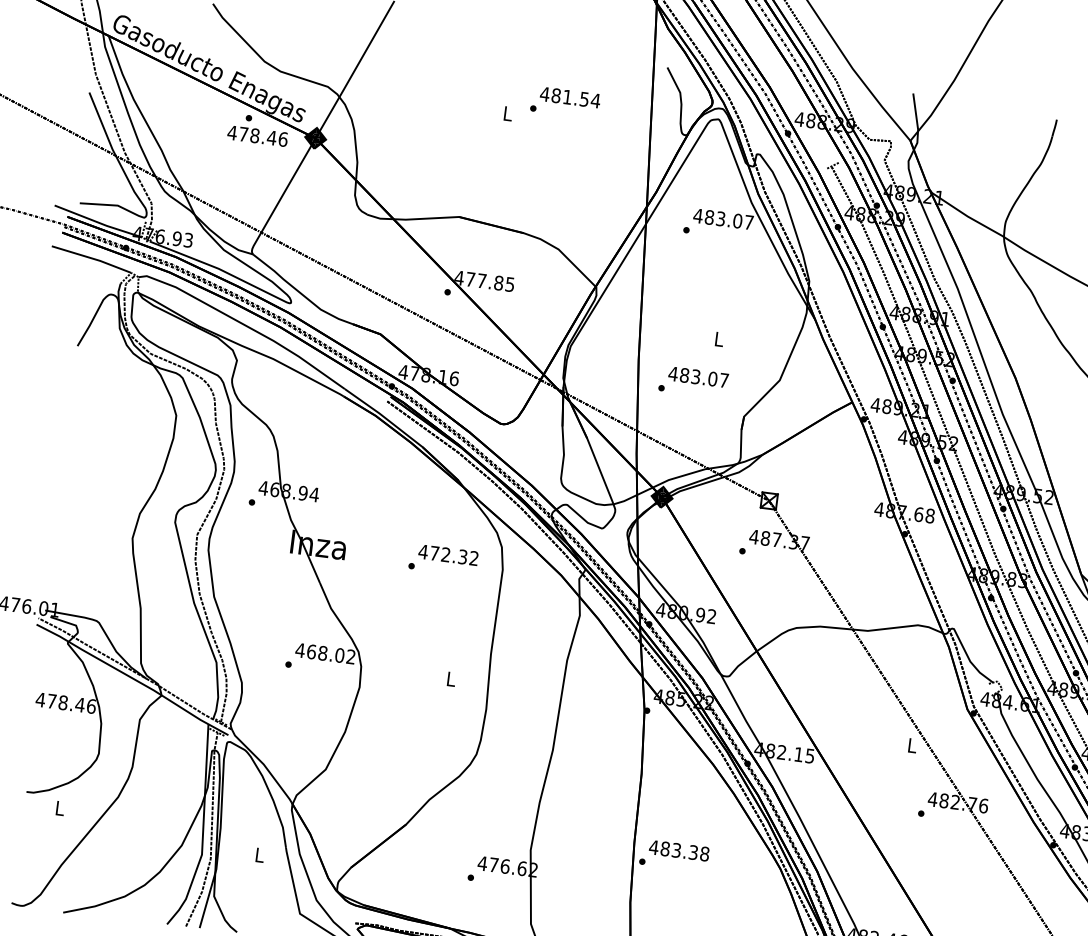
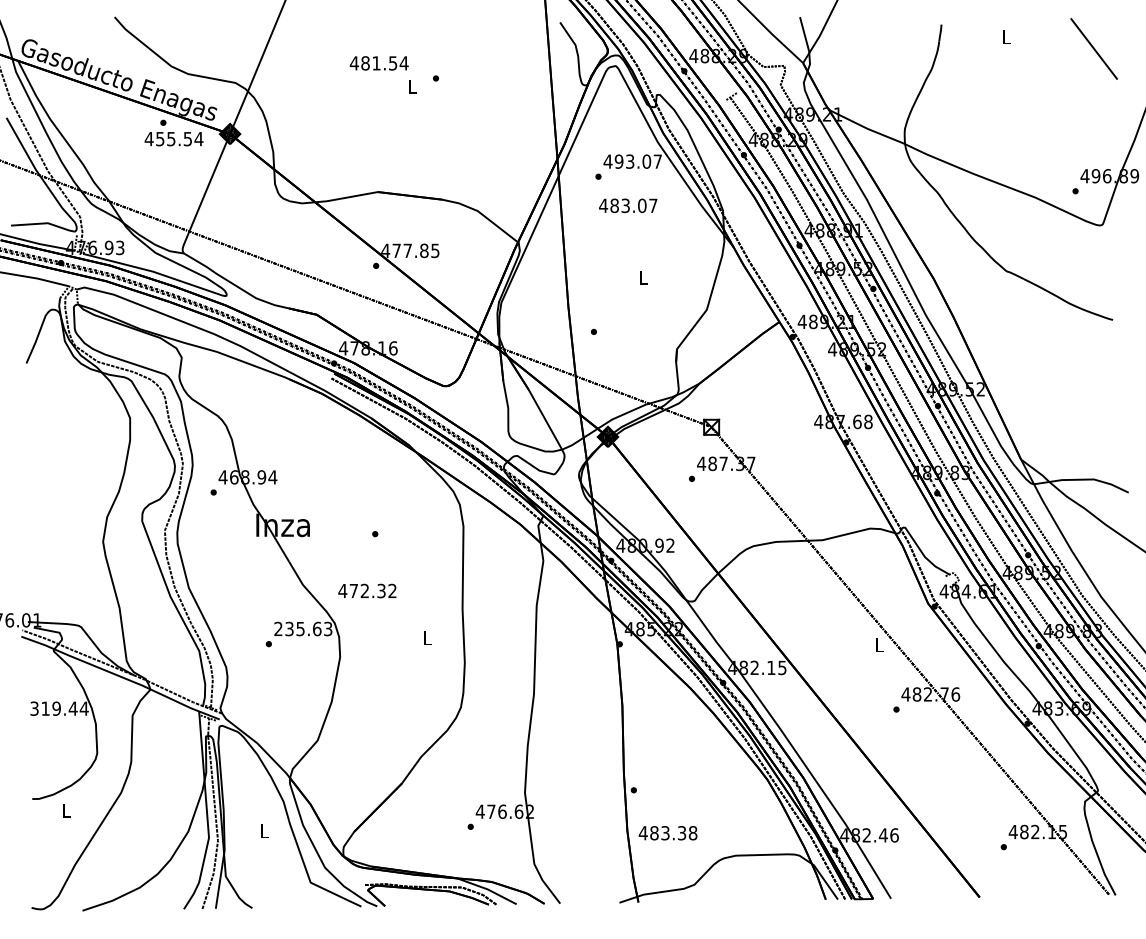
text: (569, 97) -> (378, 63), moved
text: (263, 136) -> (179, 138), 478.46 -> 455.54
text: (708, 217) -> (618, 161), 483.07 -> 493.07
text: (698, 376) -> (628, 205), moved
text: (448, 554) -> (367, 590), moved
text: (324, 653) -> (302, 628), 468.02 -> 235.63
text: (66, 702) -> (59, 708), 478.46 -> 319.44
text: (678, 851) -> (667, 833), moved

